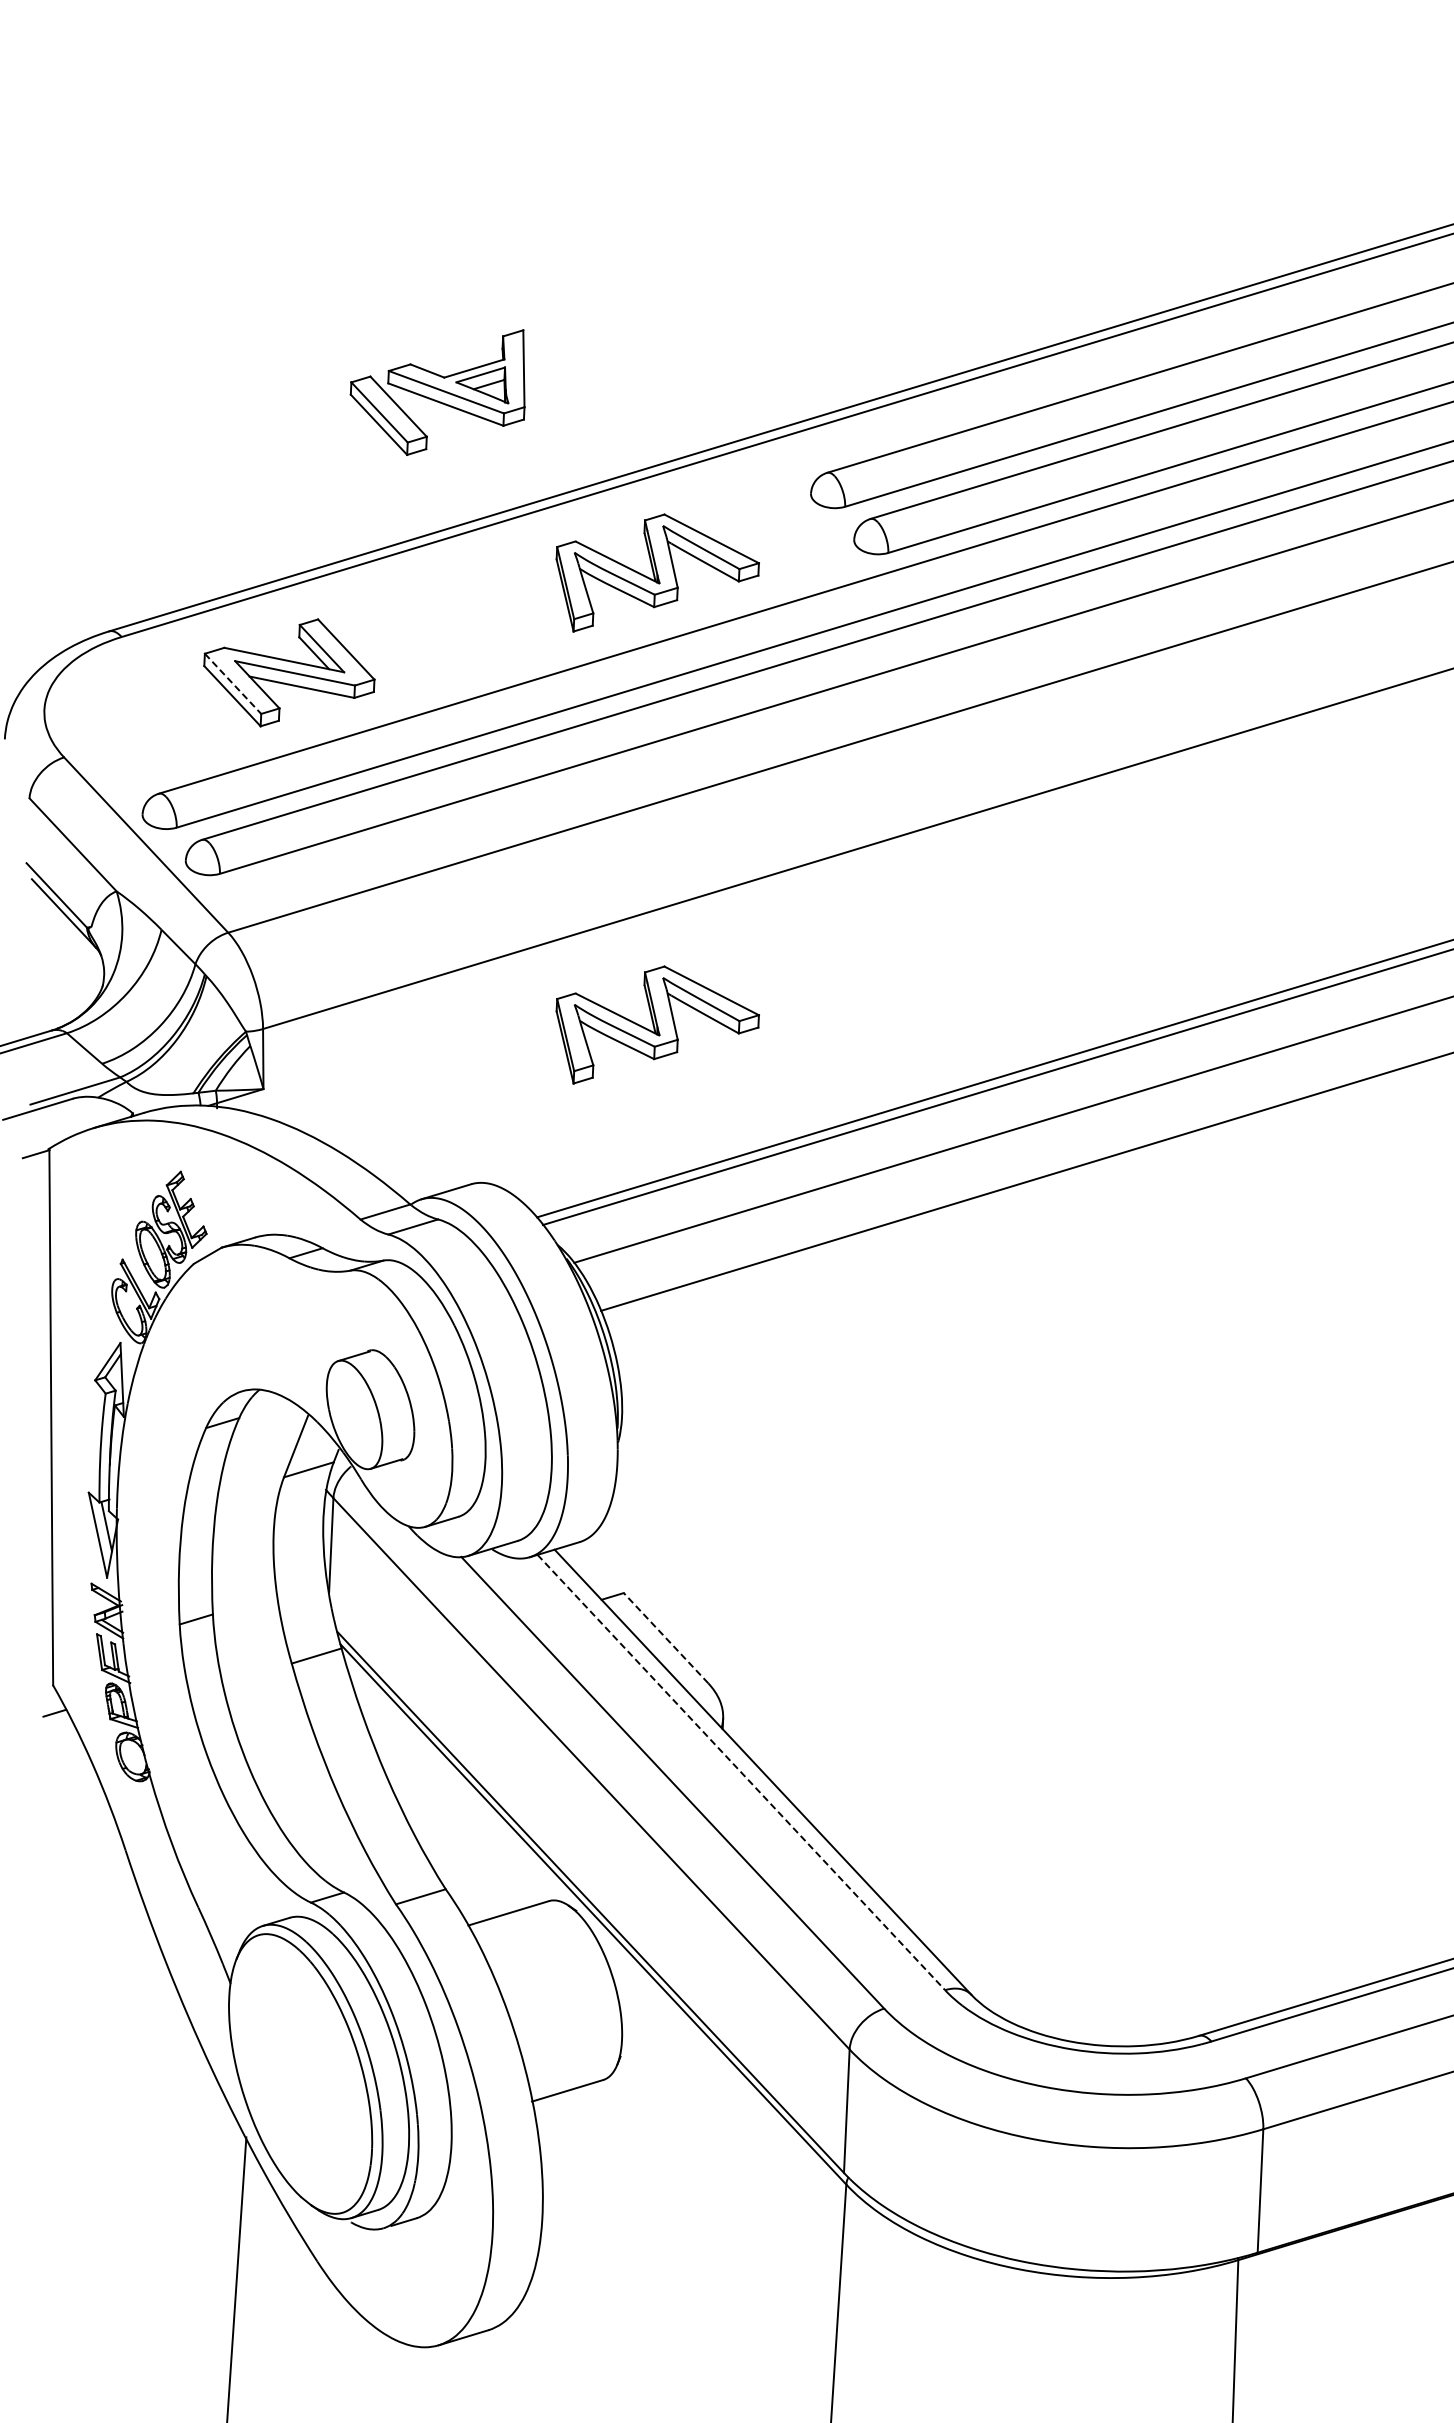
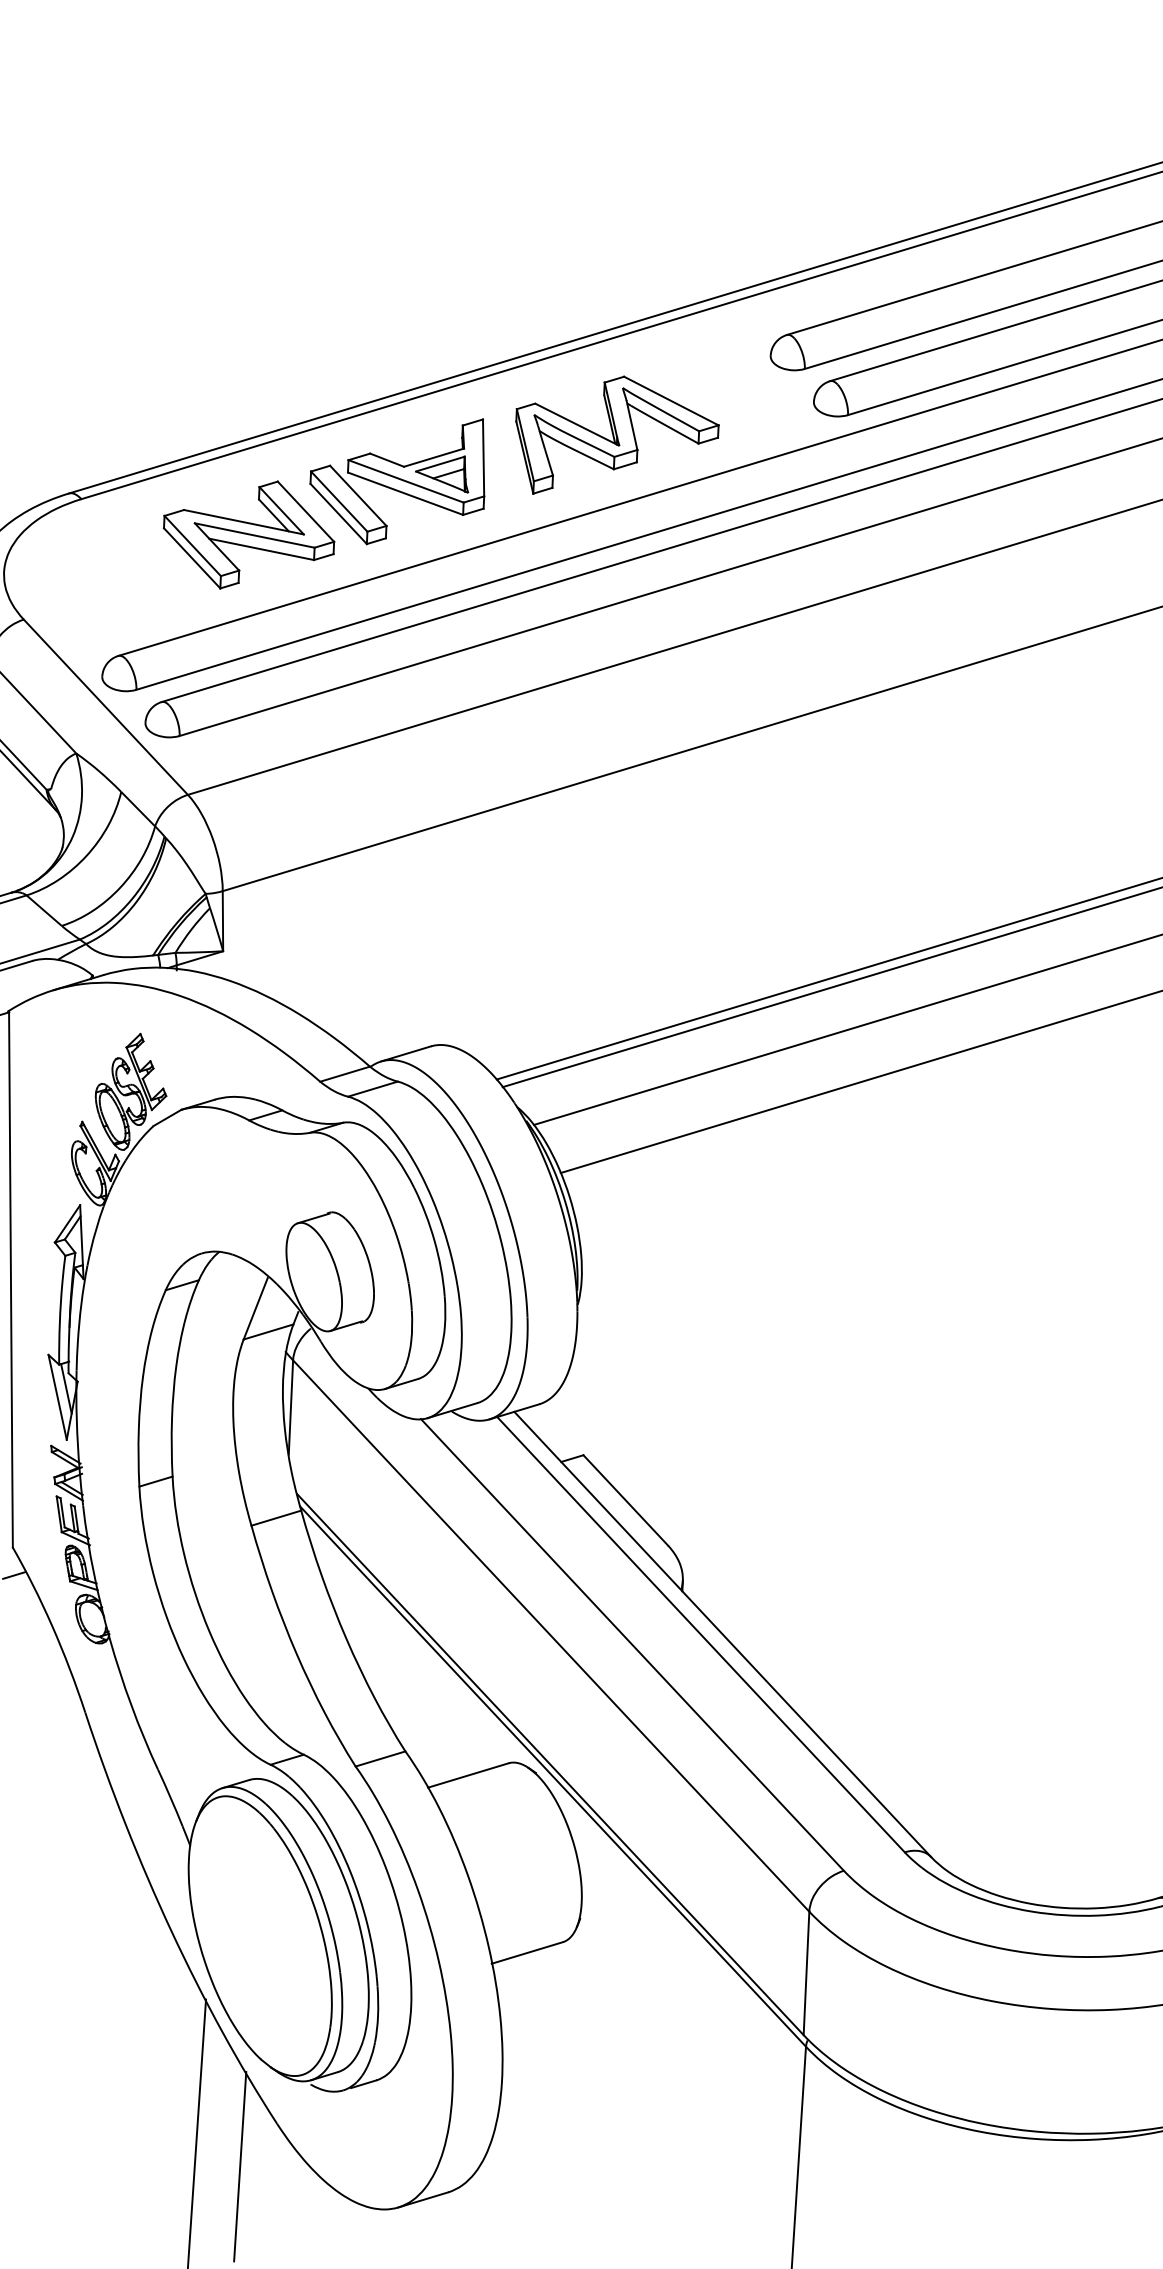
part: (437, 392) -> (397, 481), moved
line: (233, 684) -> (193, 546), dashed -> solid
part: (657, 1024) -> (617, 886), removed
line: (666, 1638) -> (626, 1500), dashed -> solid
line: (741, 1772) -> (701, 1634), dashed -> solid
line: (280, 2304) -> (240, 2166), added

